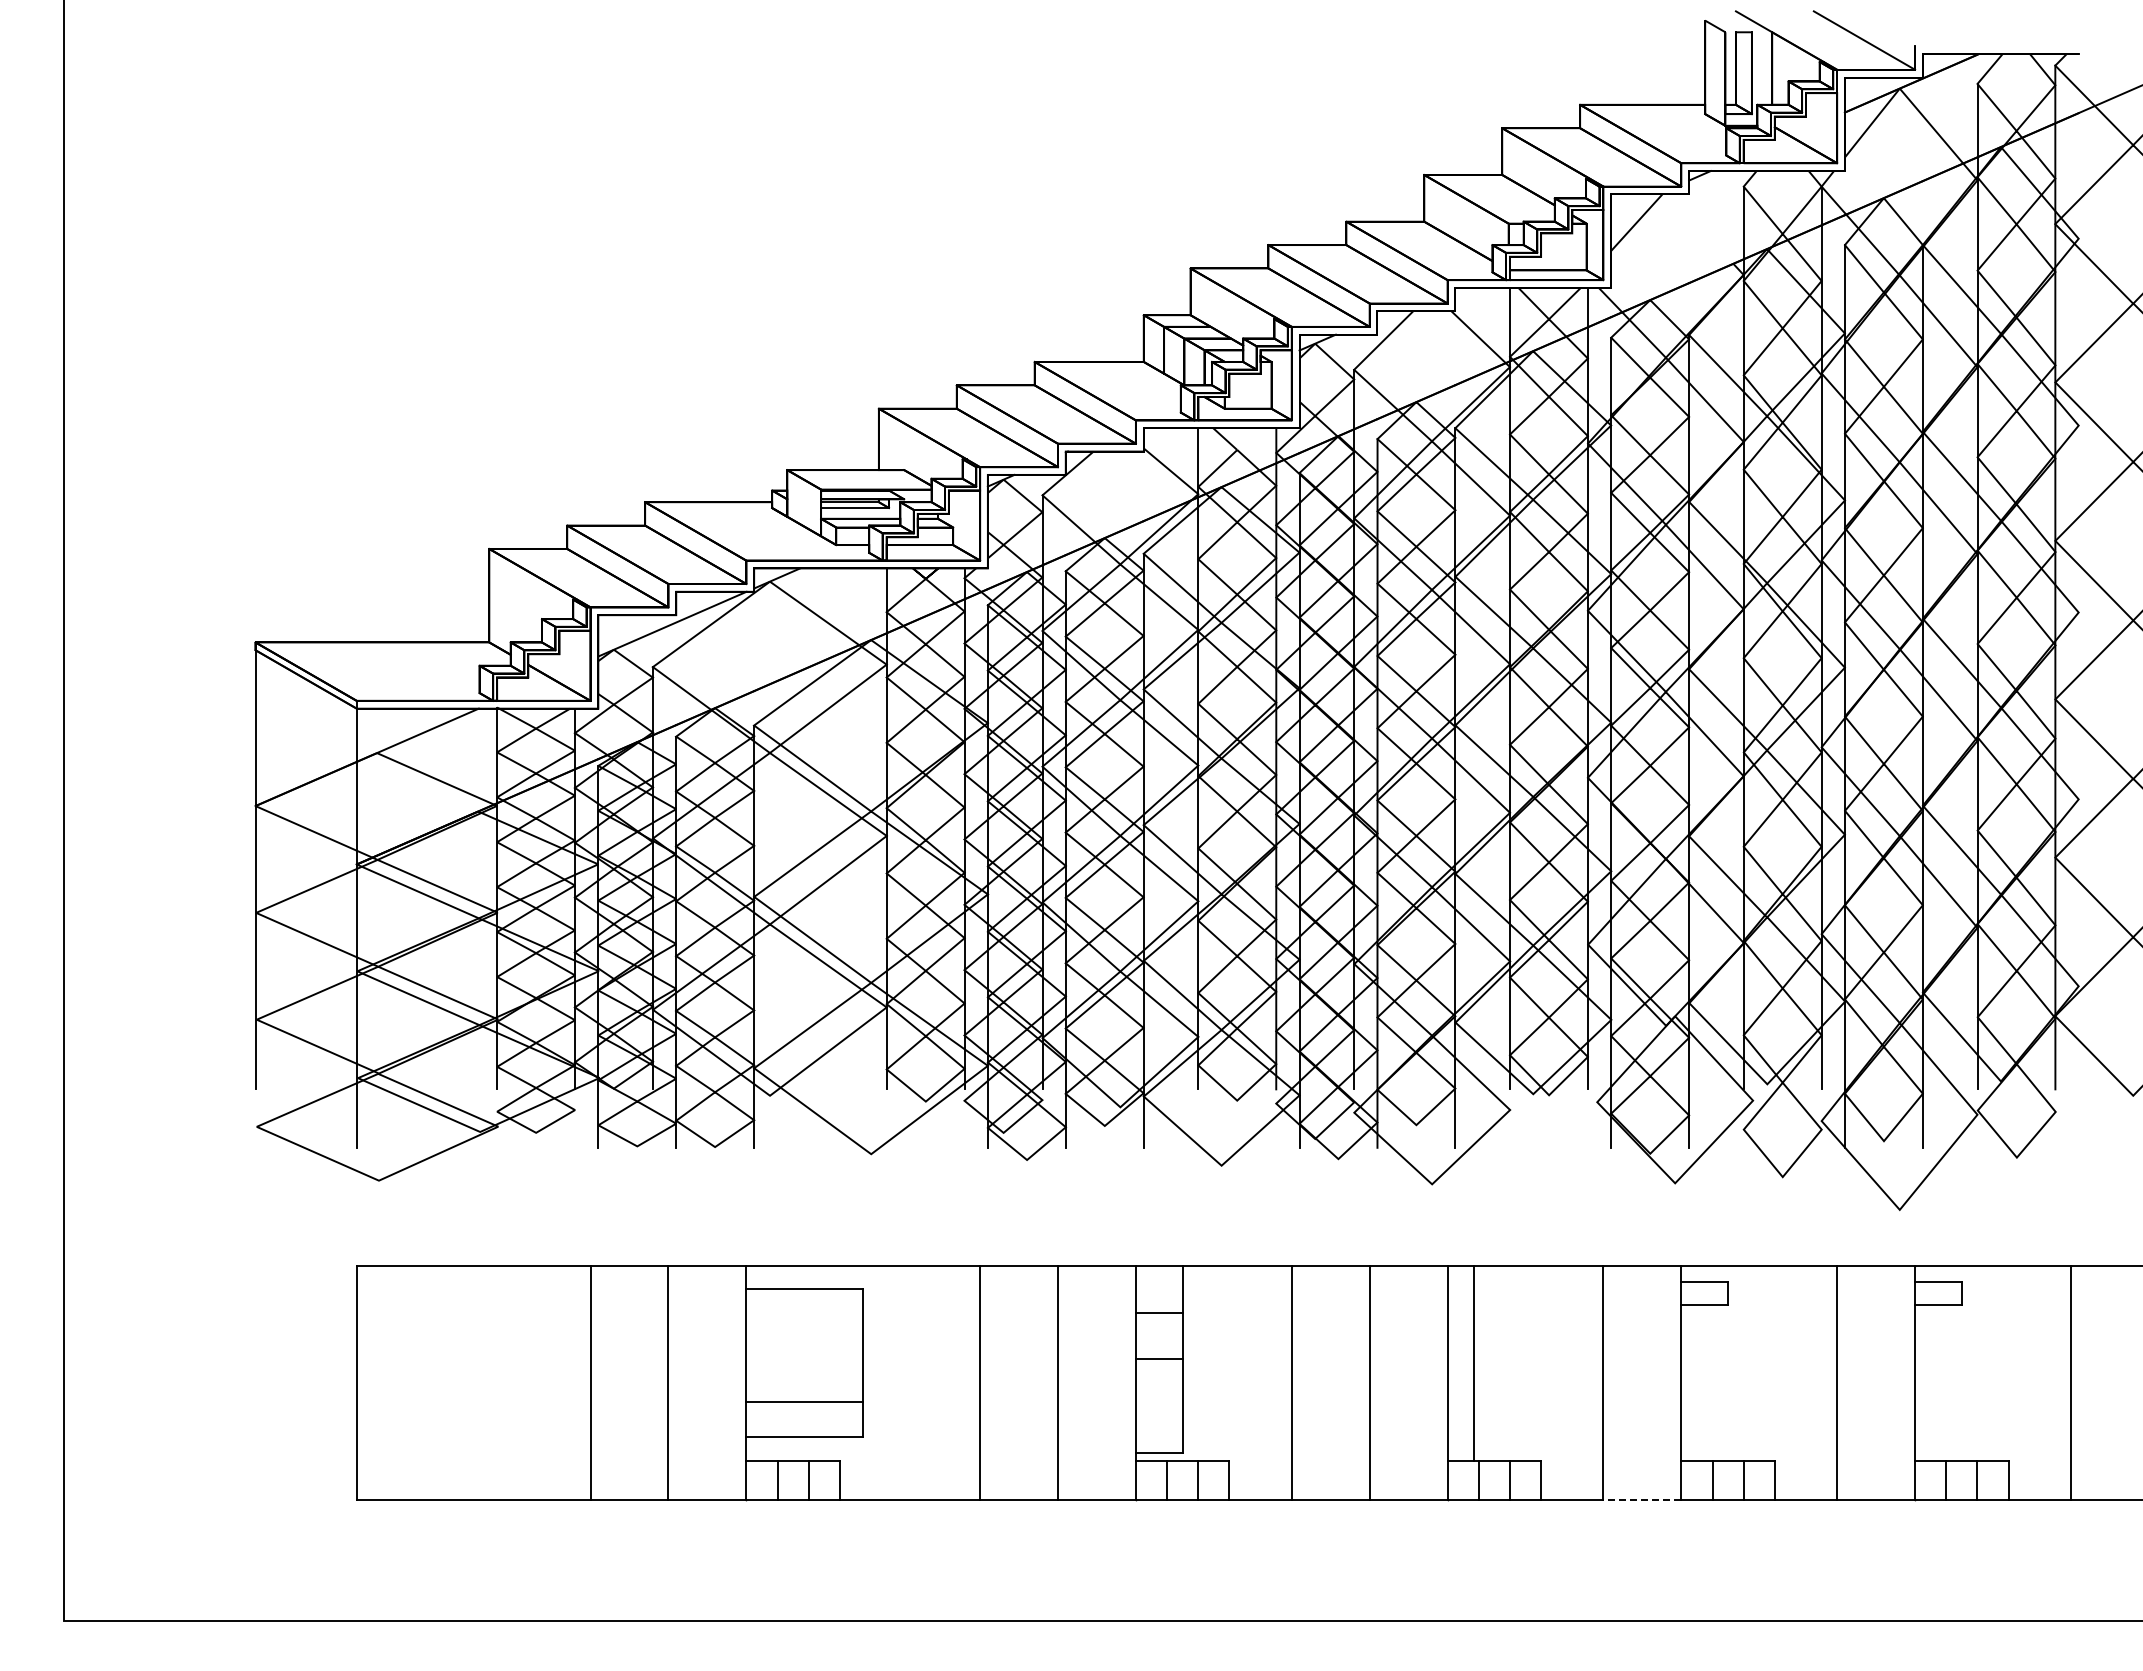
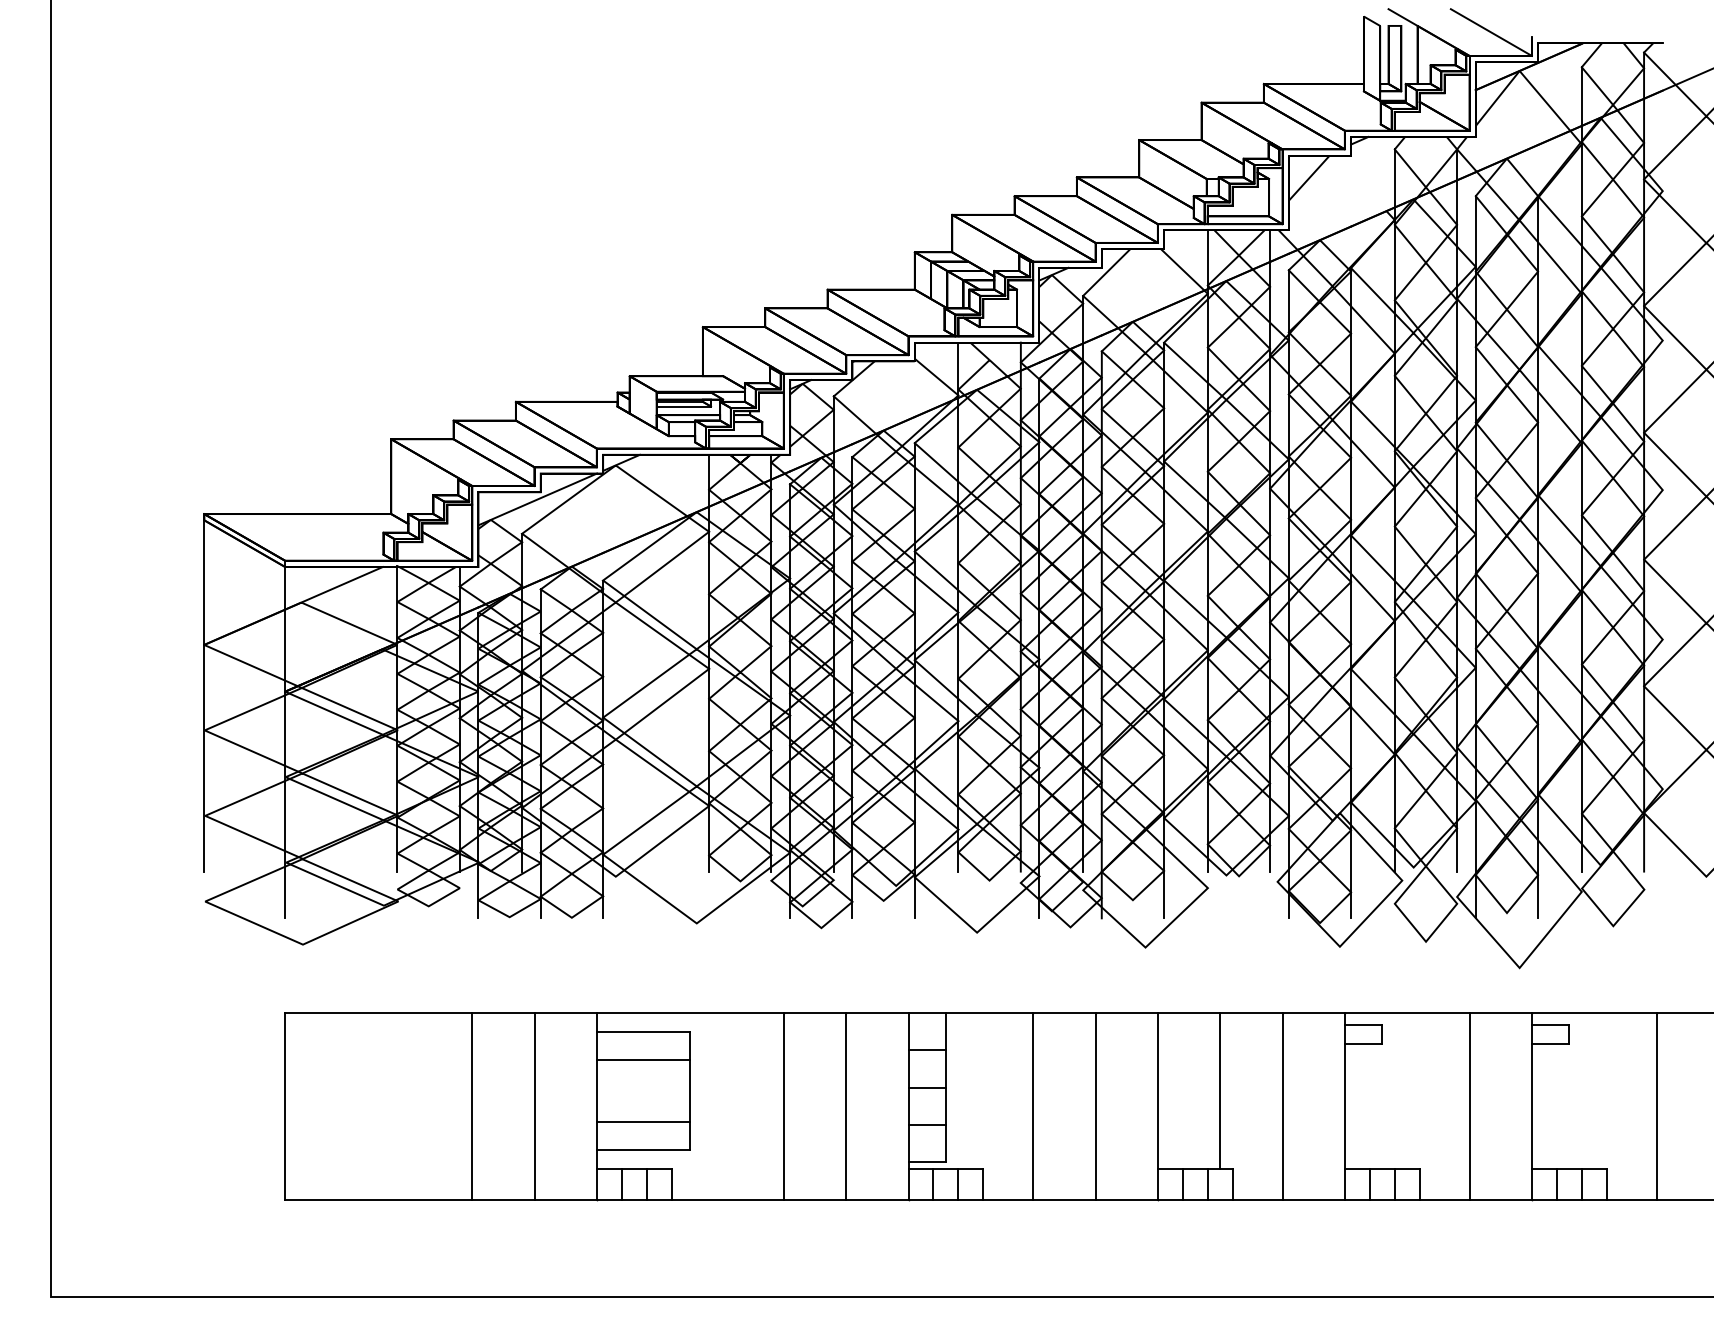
line: (804, 1324) -> (643, 1059), added
line: (1473, 1362) -> (1220, 1090), moved
line: (1158, 1406) -> (926, 1125), added
line: (1642, 1499) -> (1313, 1199), dashed -> solid

